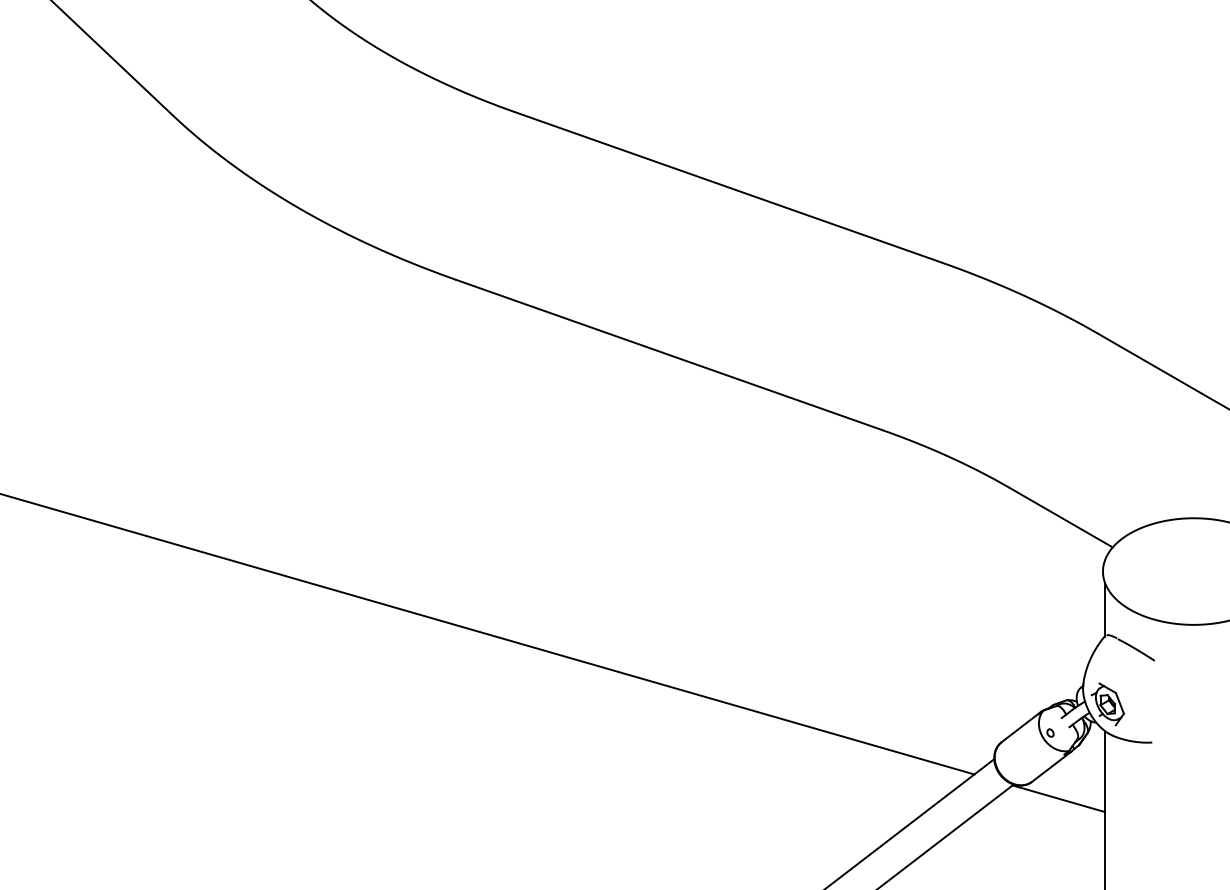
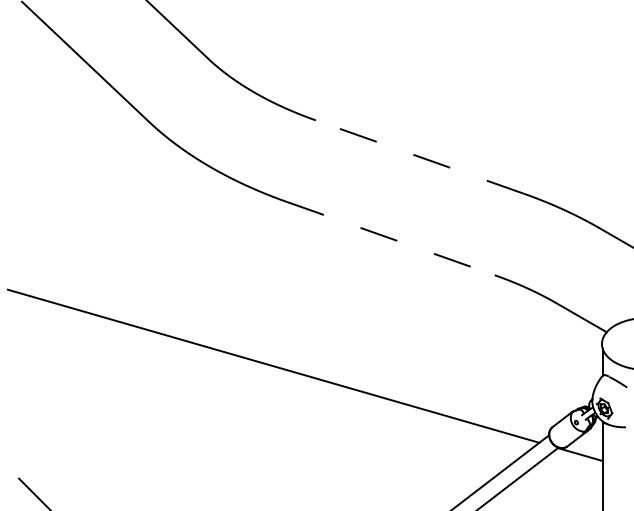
line: (728, 186) -> (419, 156), solid -> dashed
line: (670, 354) -> (391, 238), solid -> dashed

